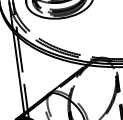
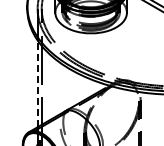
line: (18, 72) -> (37, 83), solid -> dashed

